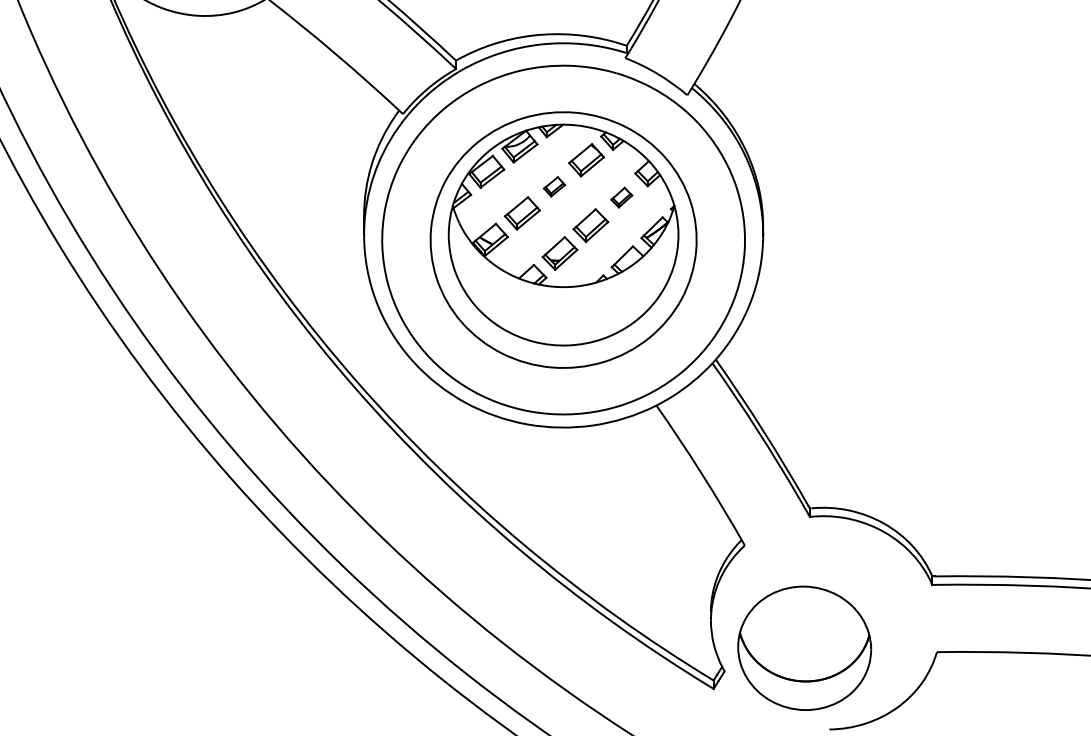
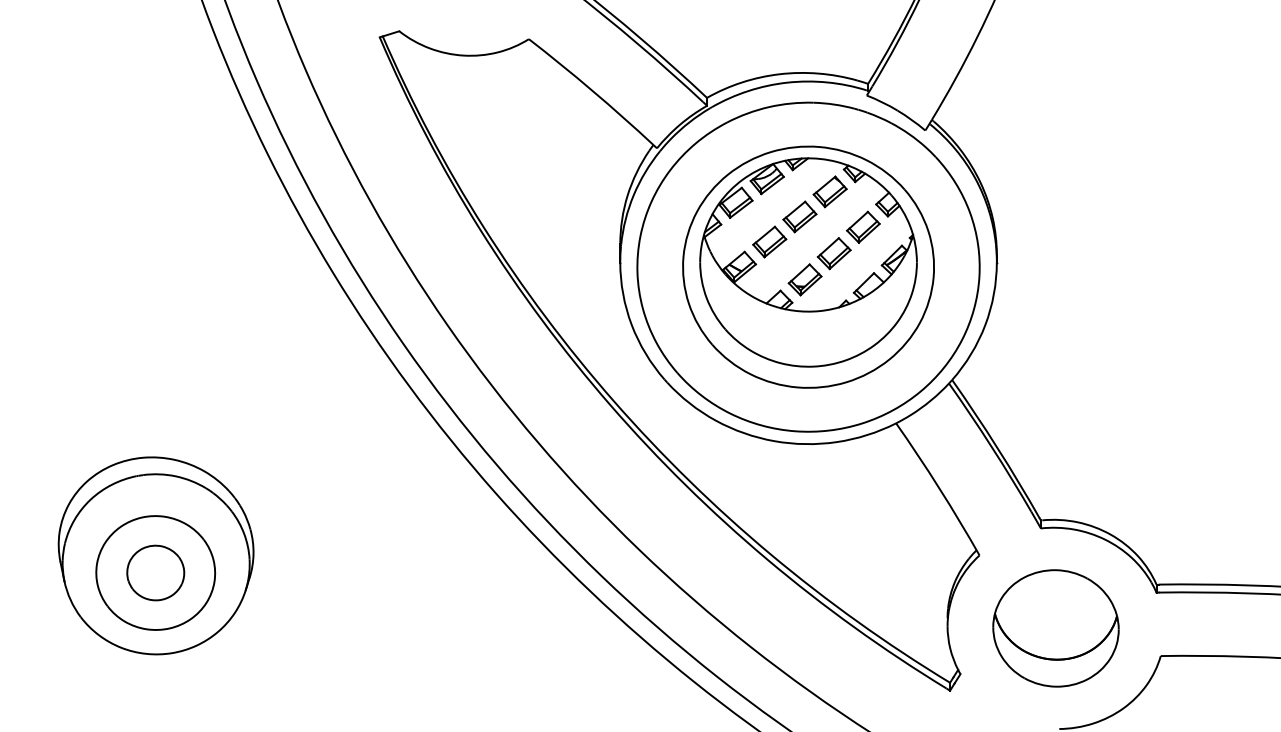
part: (554, 186) -> (799, 216), size x1.67
part: (621, 196) -> (863, 226), size x1.67
part: (804, 648) -> (1055, 628), moved

